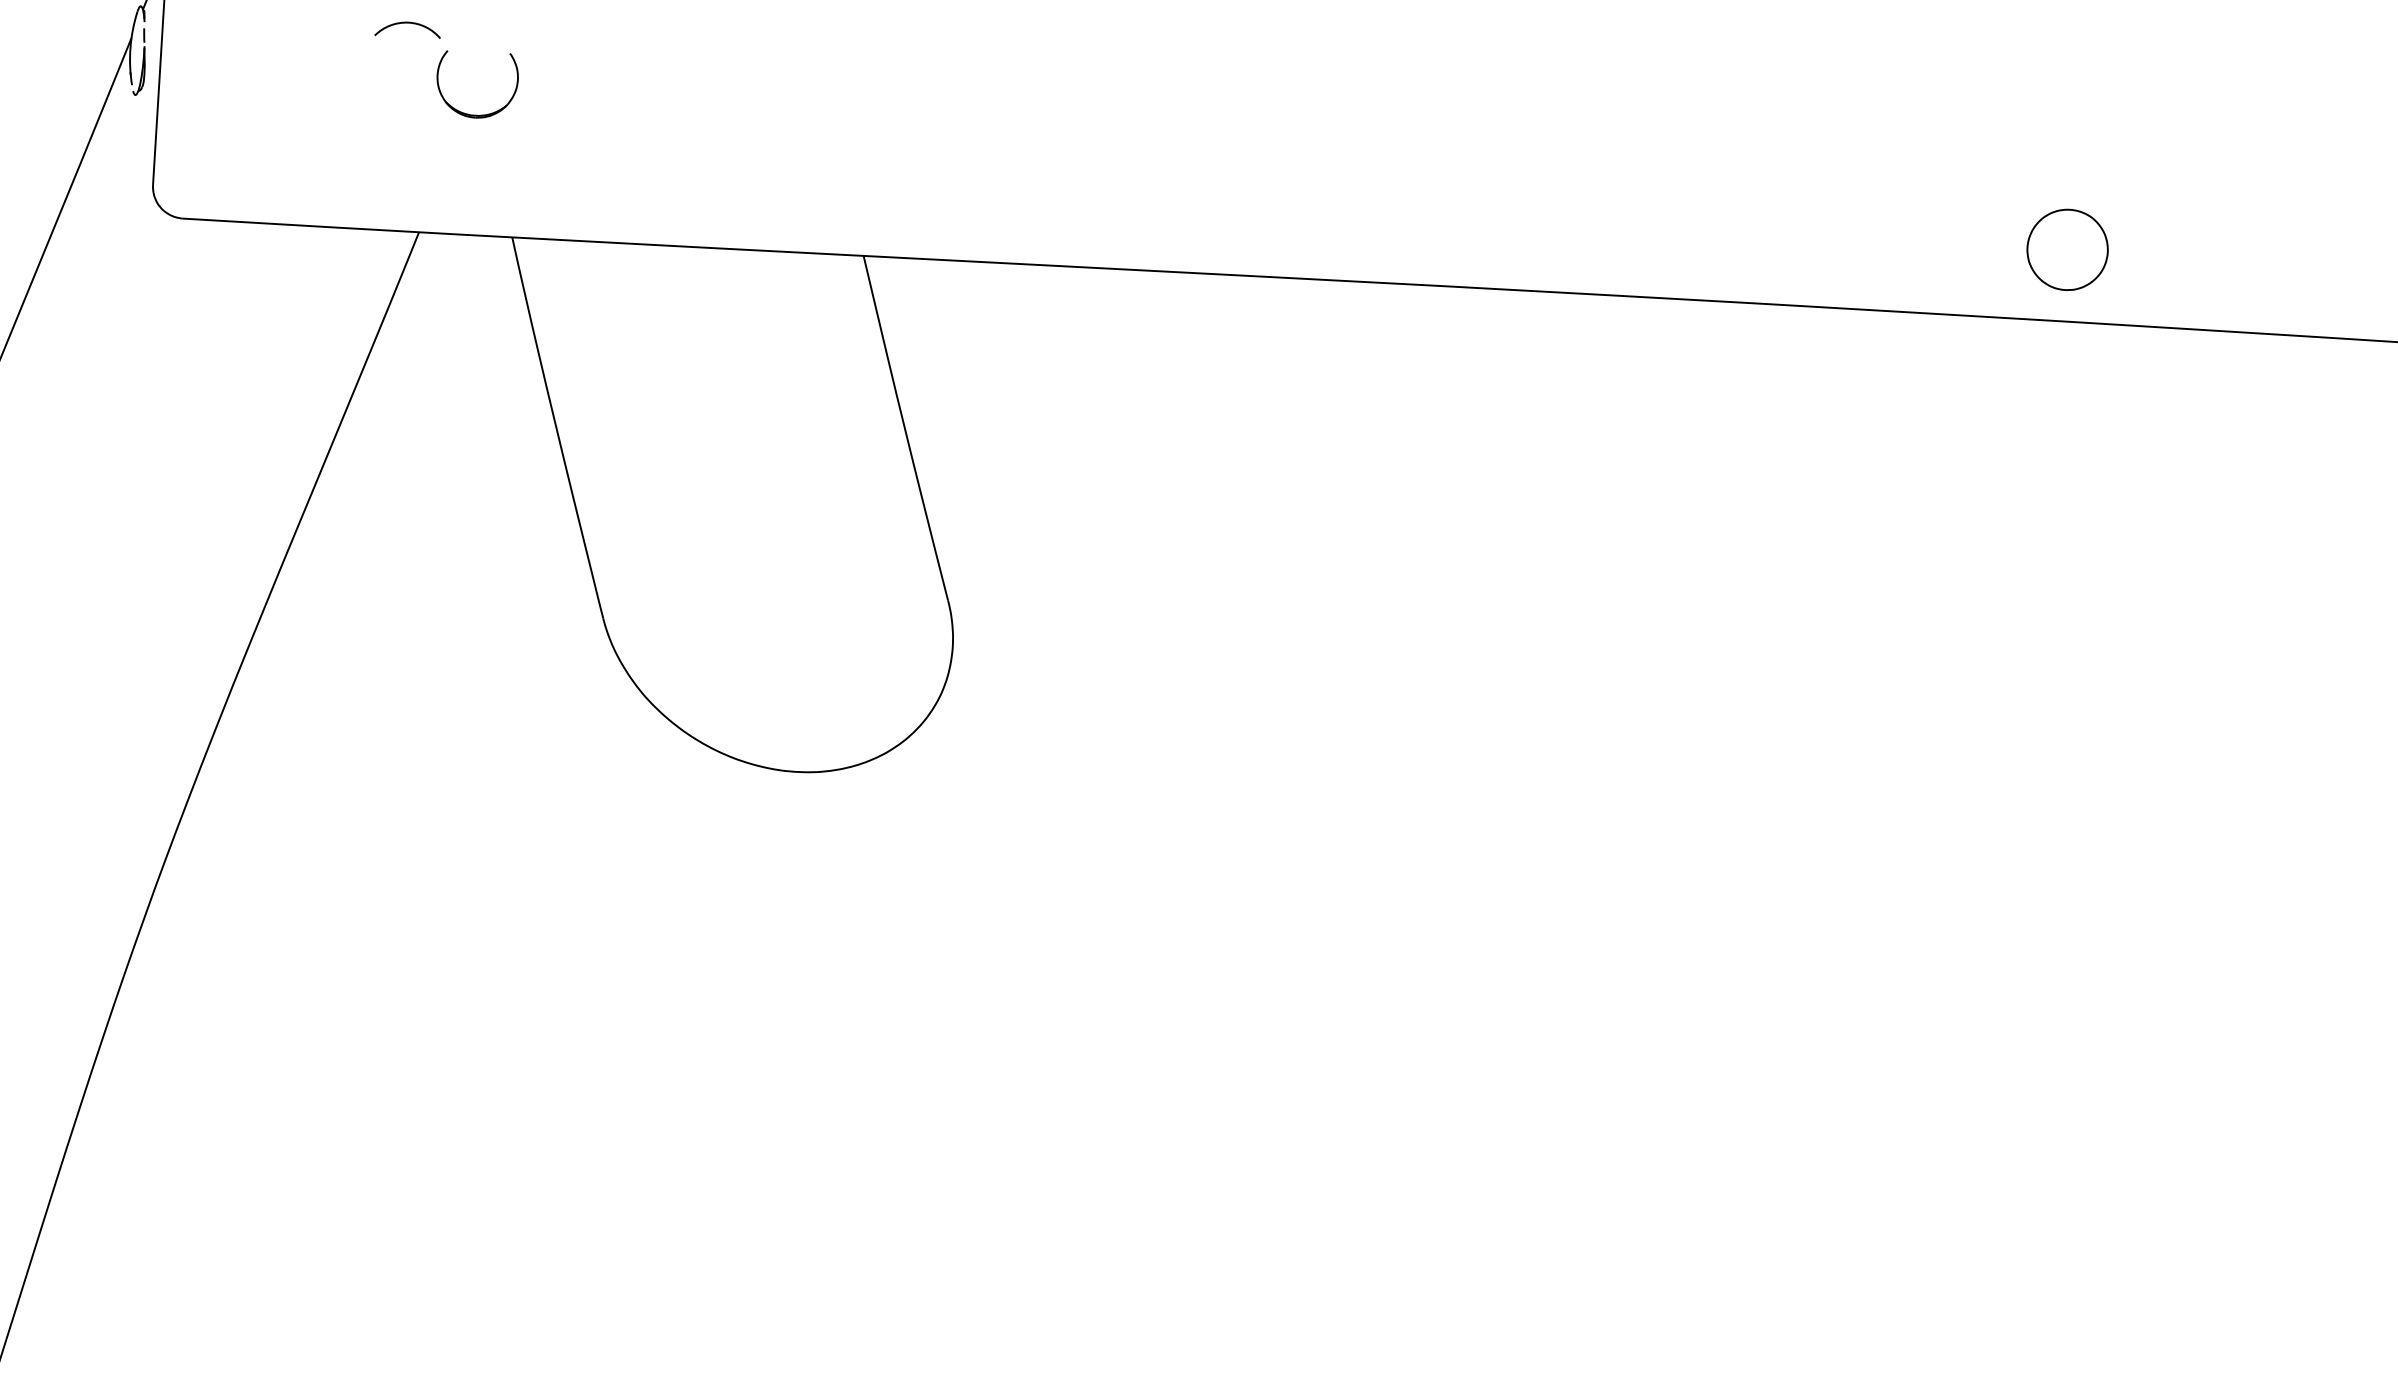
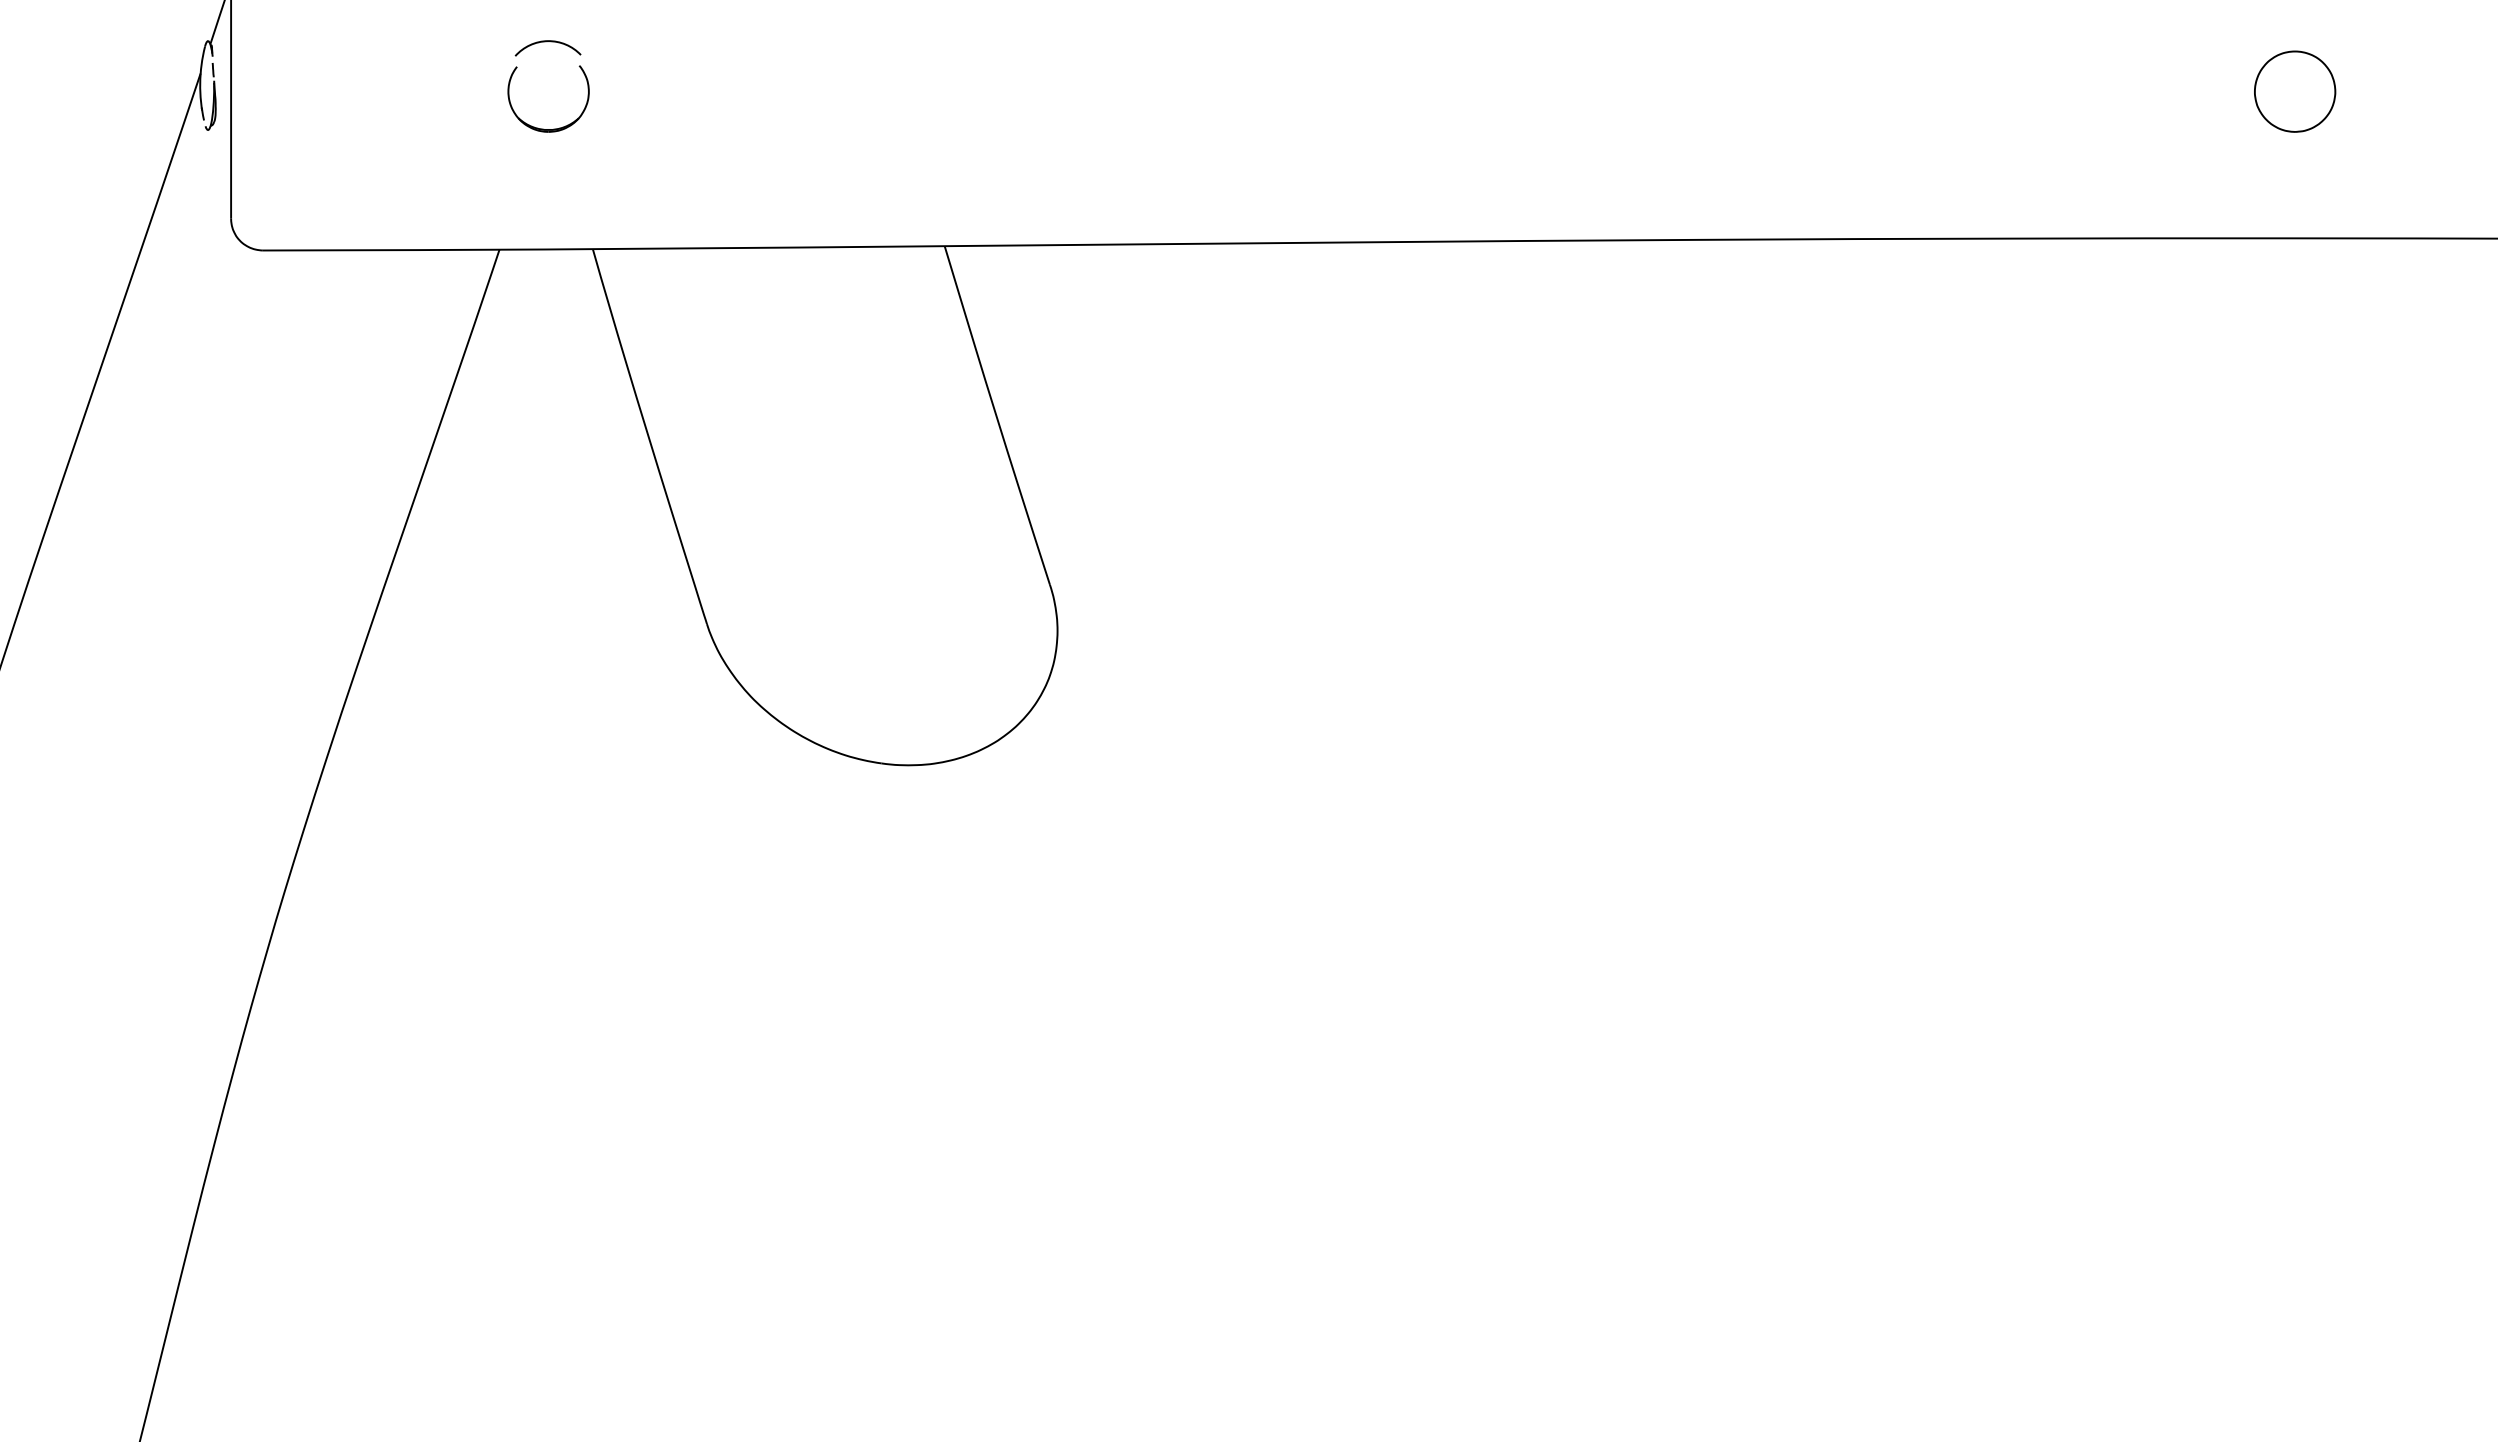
arc: (406, 23) -> (546, 42), moved
part: (2068, 249) -> (2295, 91), moved

